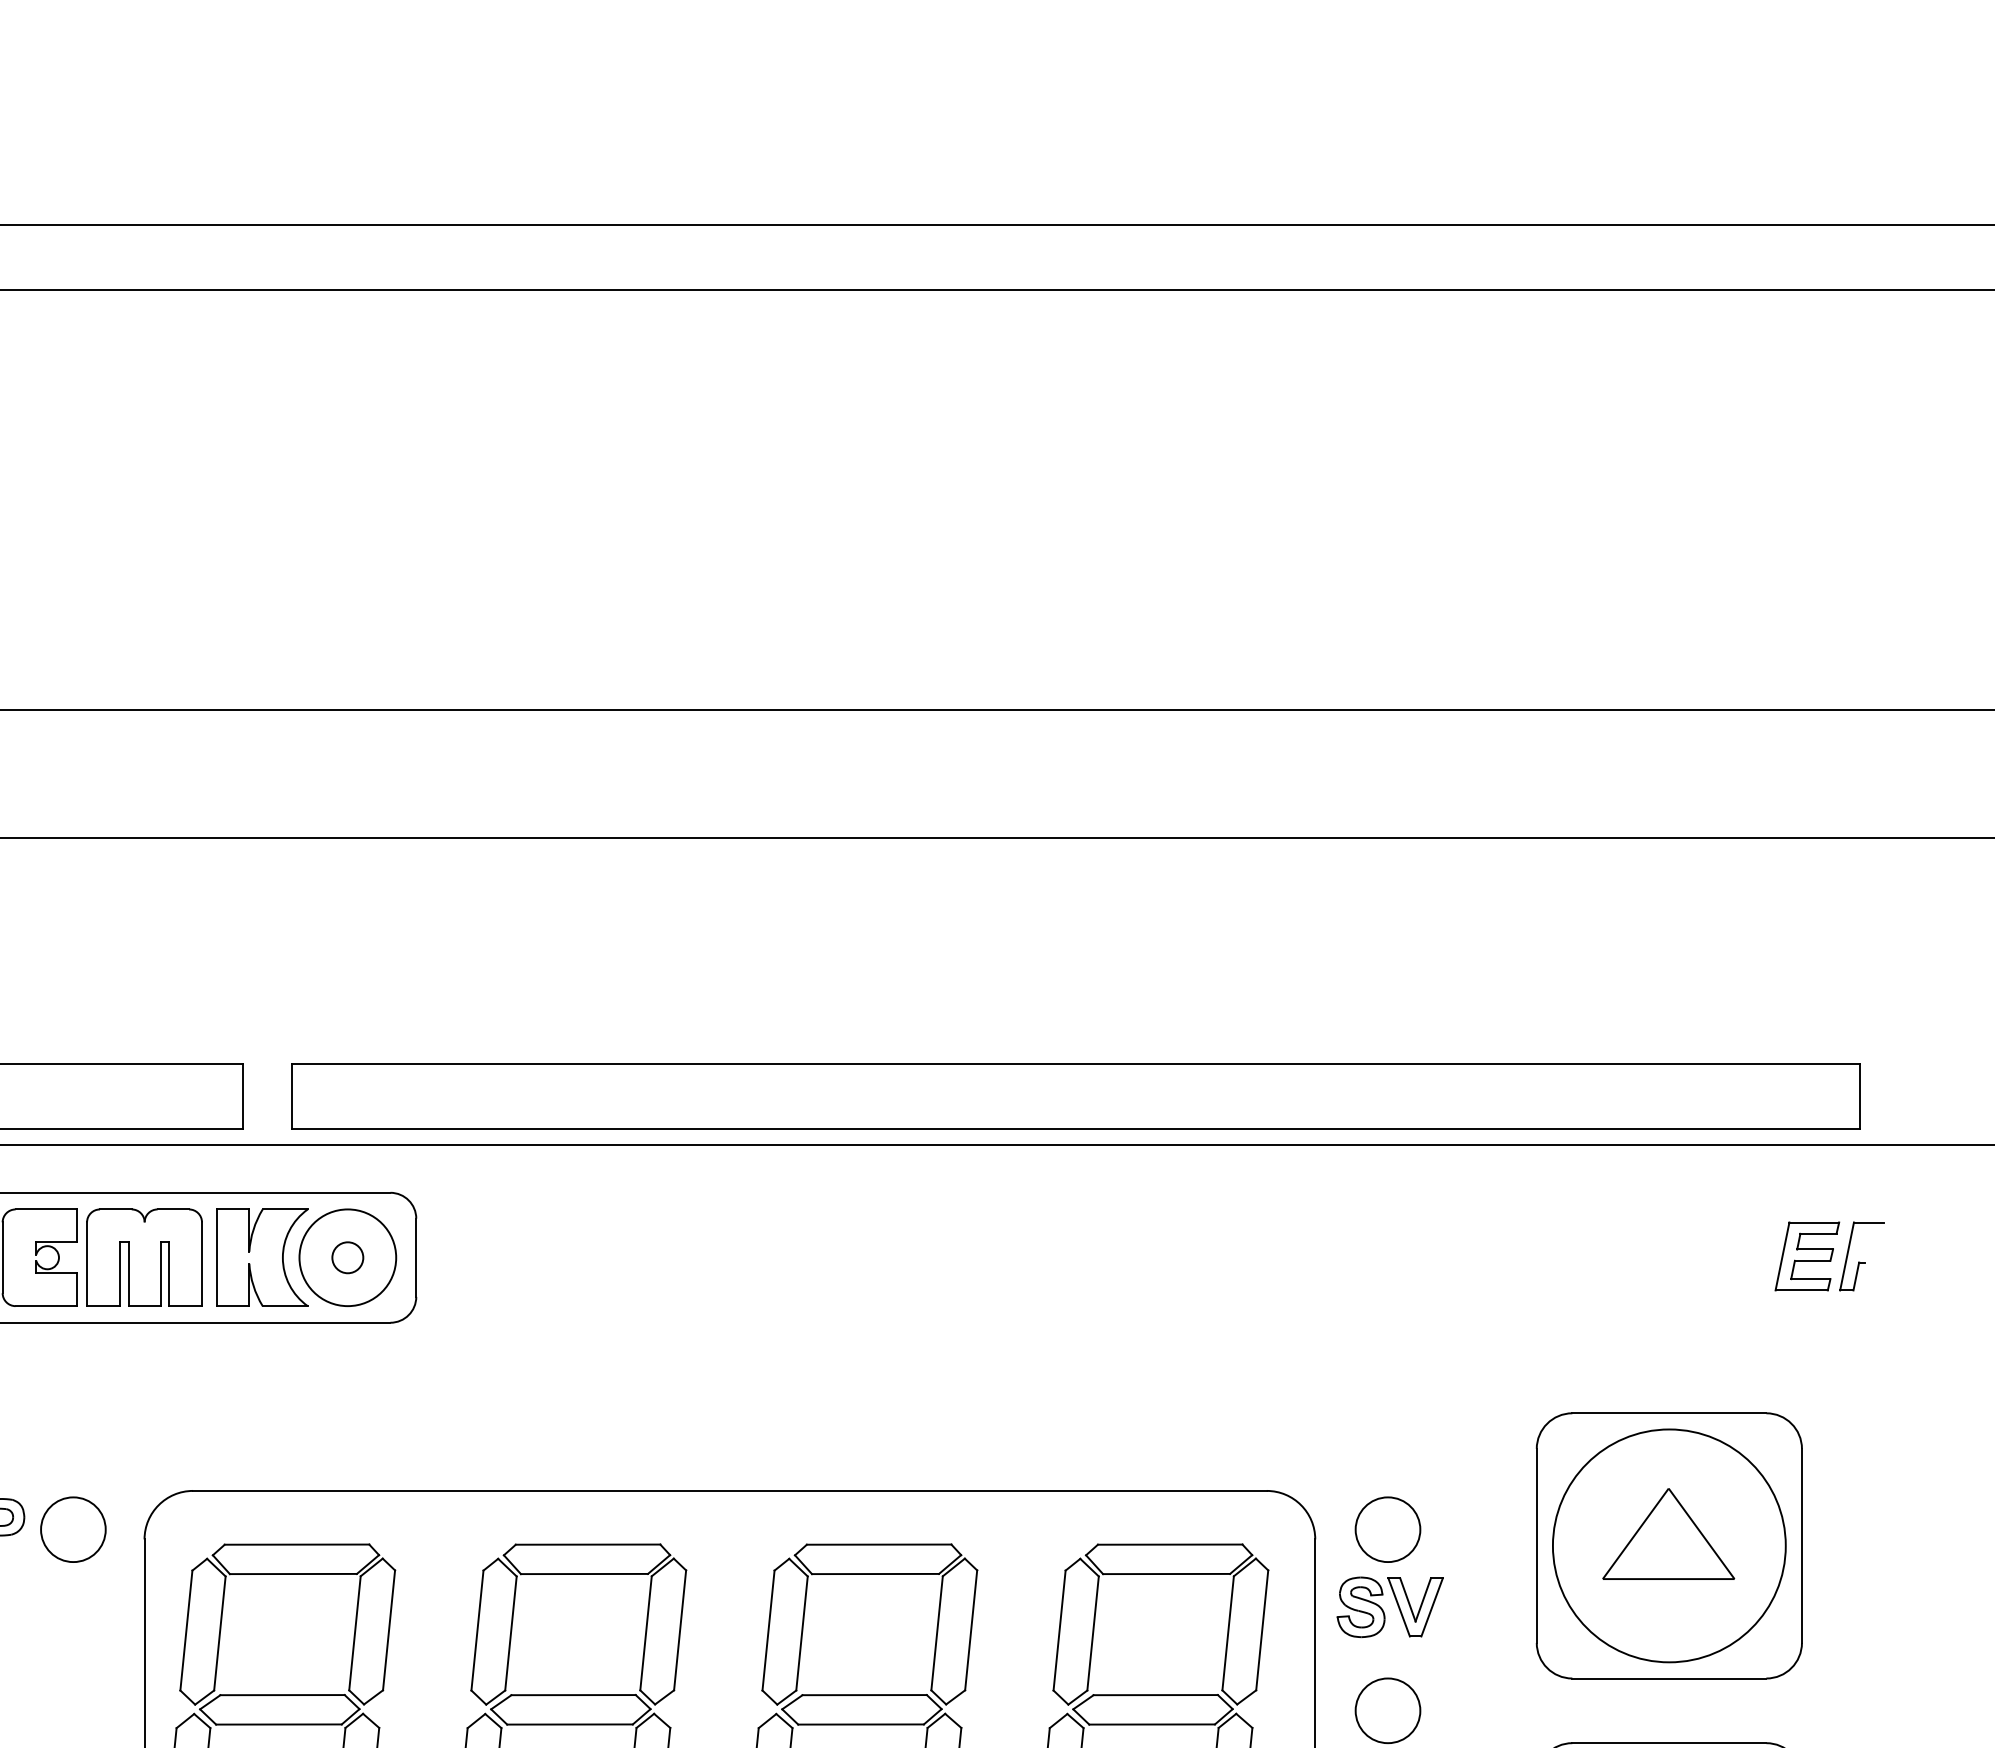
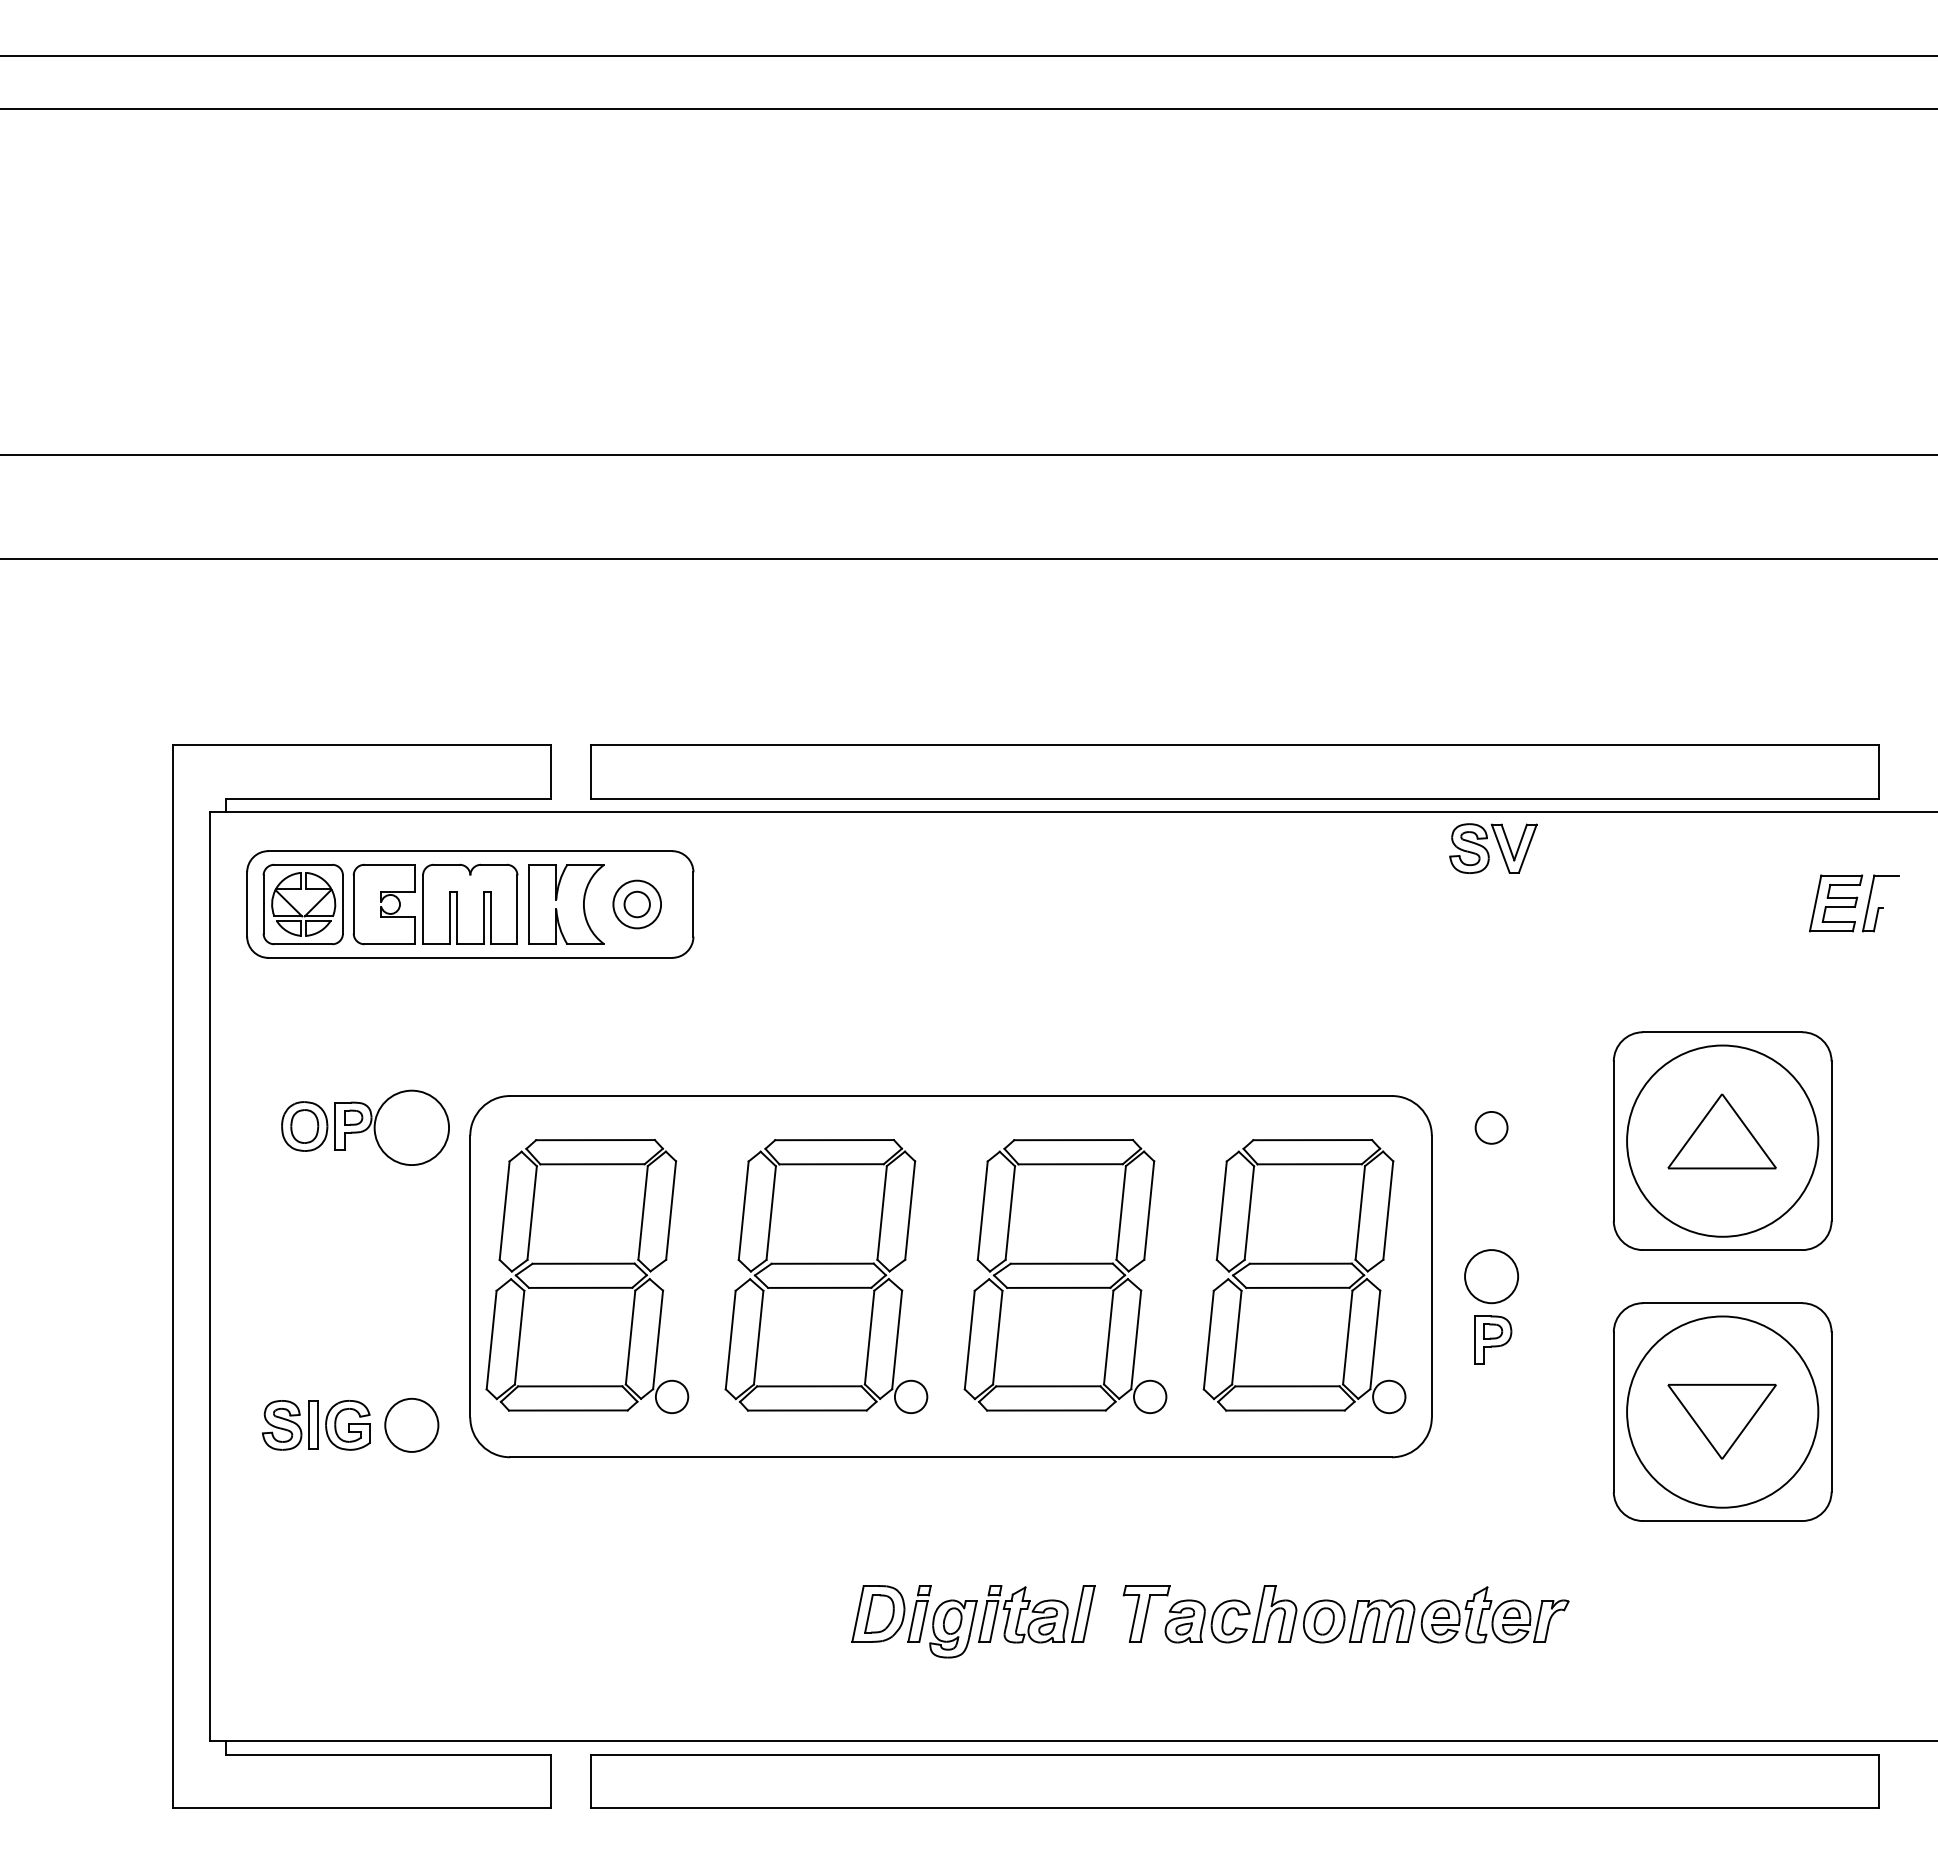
circle: (346, 1257) -> (636, 904), size x0.6
circle: (72, 1529) -> (411, 1127), size x1.4
circle: (1387, 1529) -> (1491, 1127), size x0.6
part: (1390, 1607) -> (1493, 848), moved

